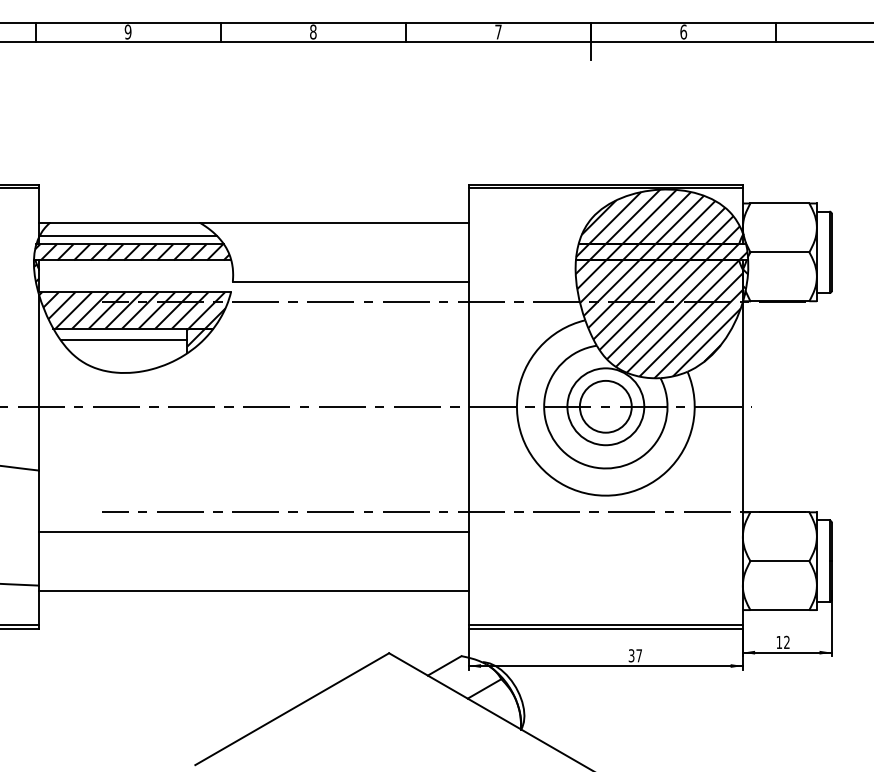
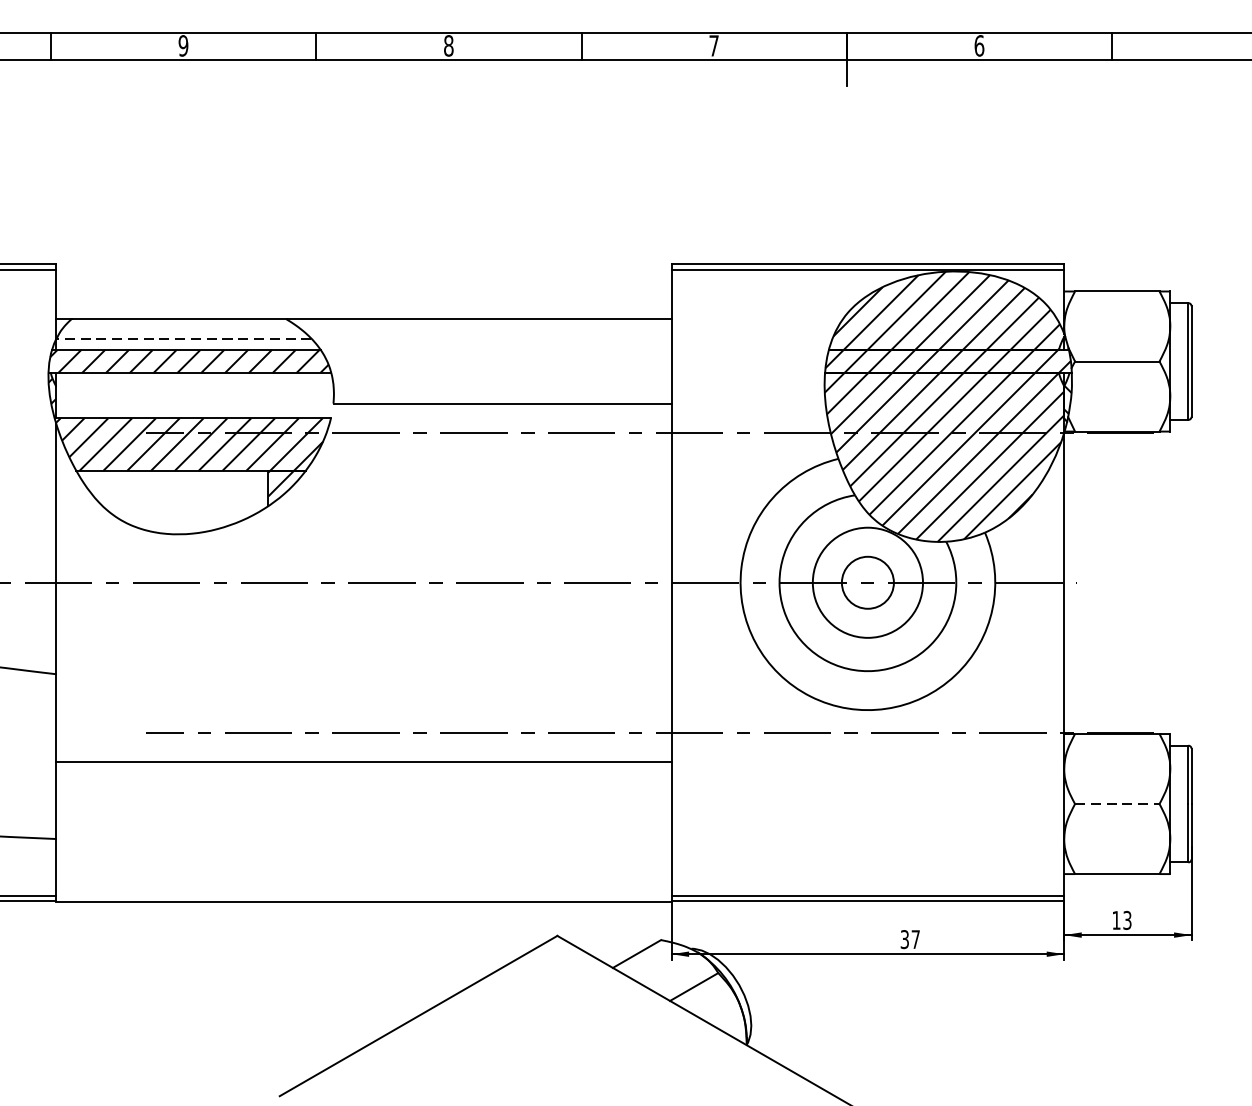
line: (127, 236) -> (182, 338), solid -> dashed
line: (123, 340) -> (176, 487), removed
circle: (605, 406) -> (867, 582), size x0.7
line: (780, 561) -> (1118, 804), solid -> dashed
line: (253, 590) -> (363, 901), moved
text: (786, 642) -> (1126, 920), 12 -> 13

